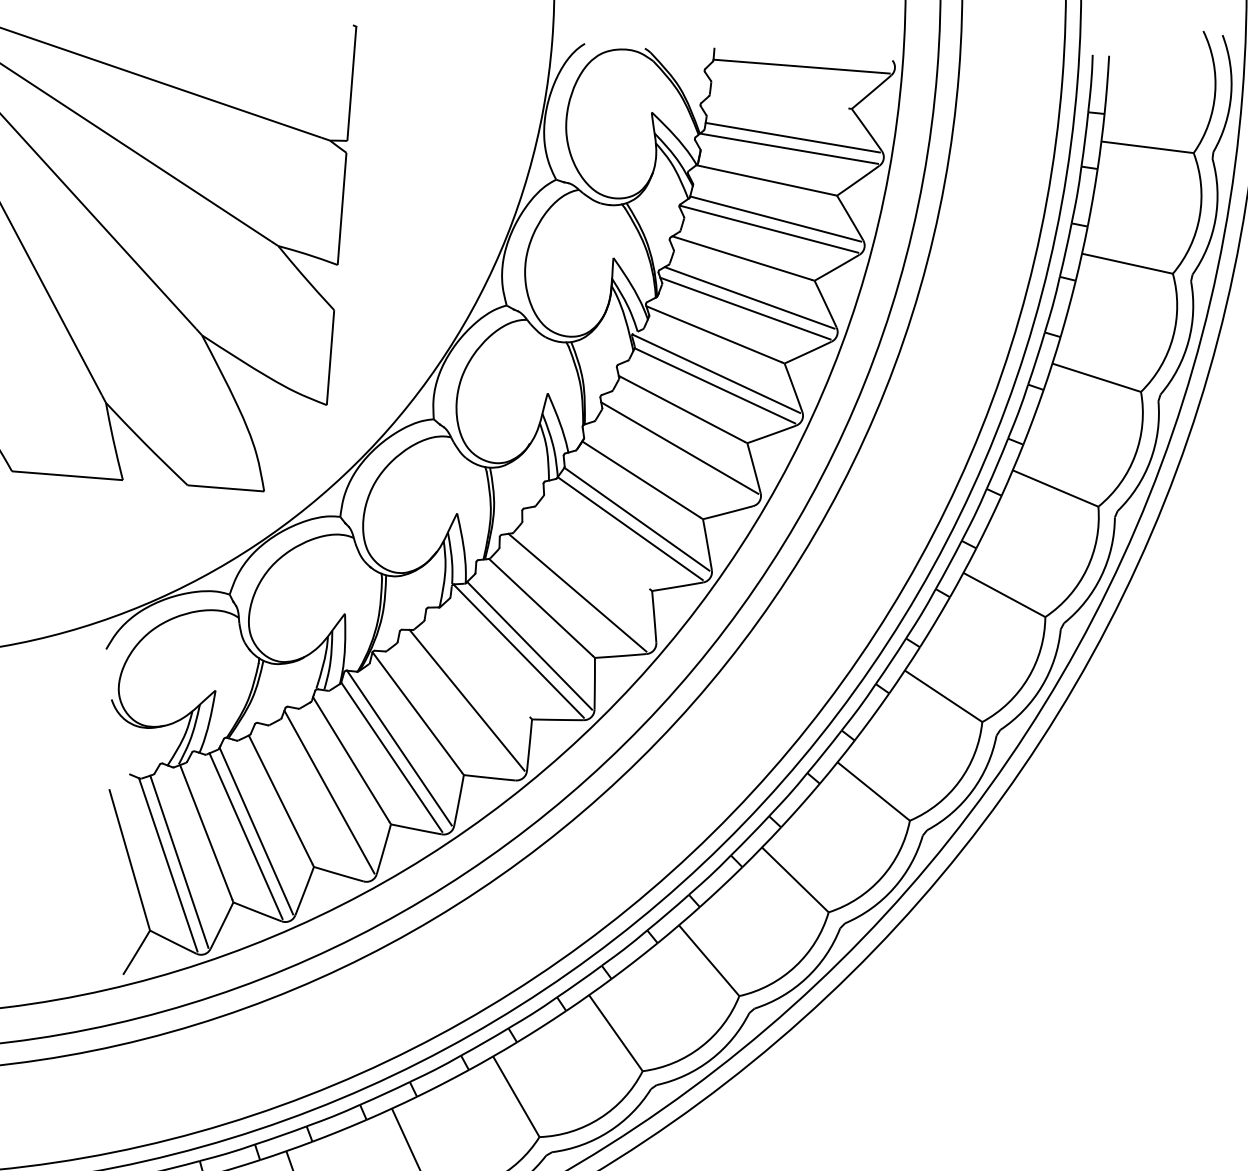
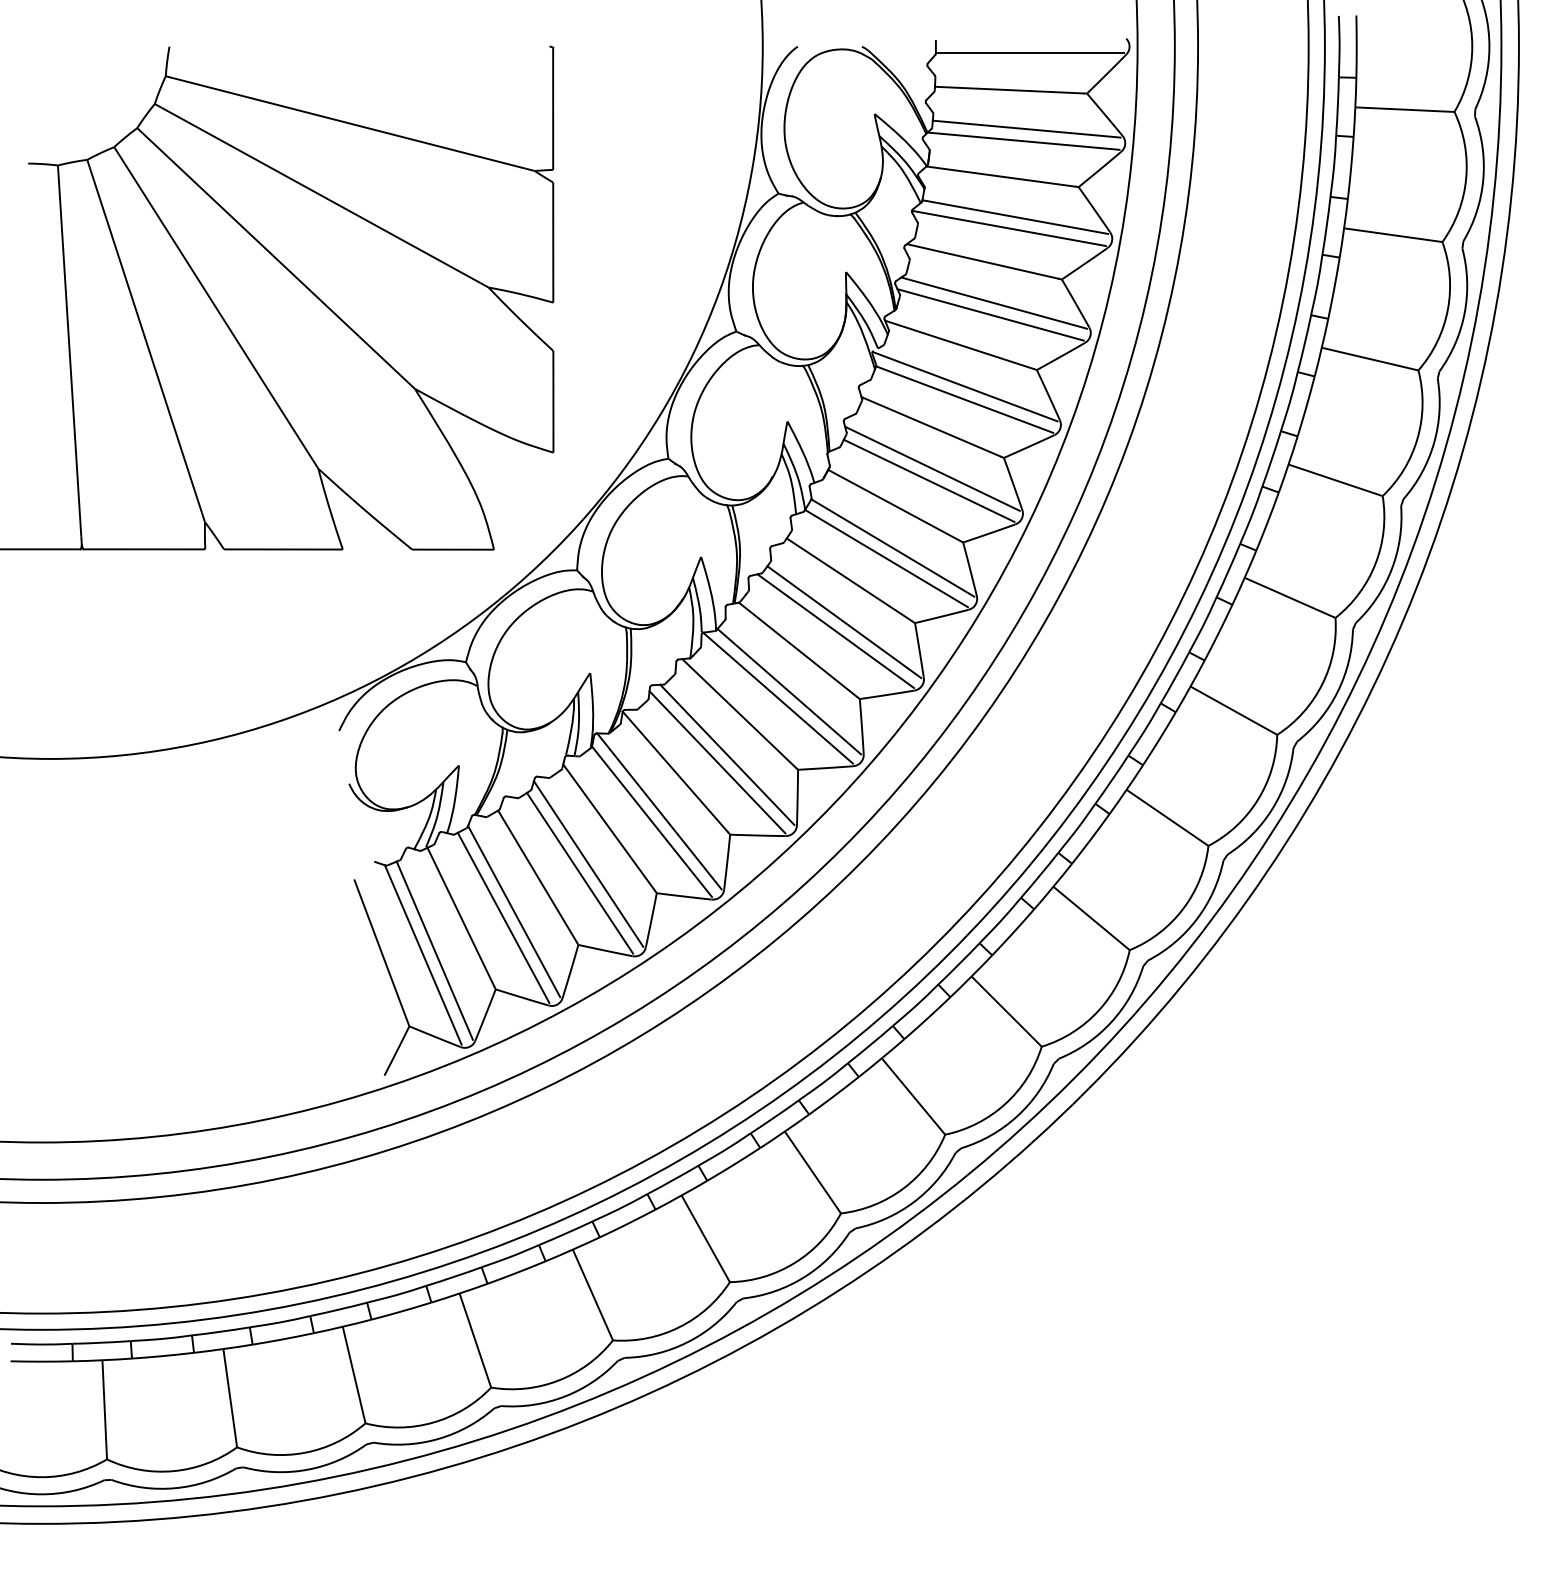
line: (779, 99) -> (1009, 89), added
line: (675, 458) -> (928, 480), added
line: (593, 545) -> (848, 579), added
line: (586, 585) -> (844, 622), added
line: (480, 662) -> (738, 713), added
line: (457, 706) -> (717, 762), added
line: (320, 799) -> (579, 872), added

